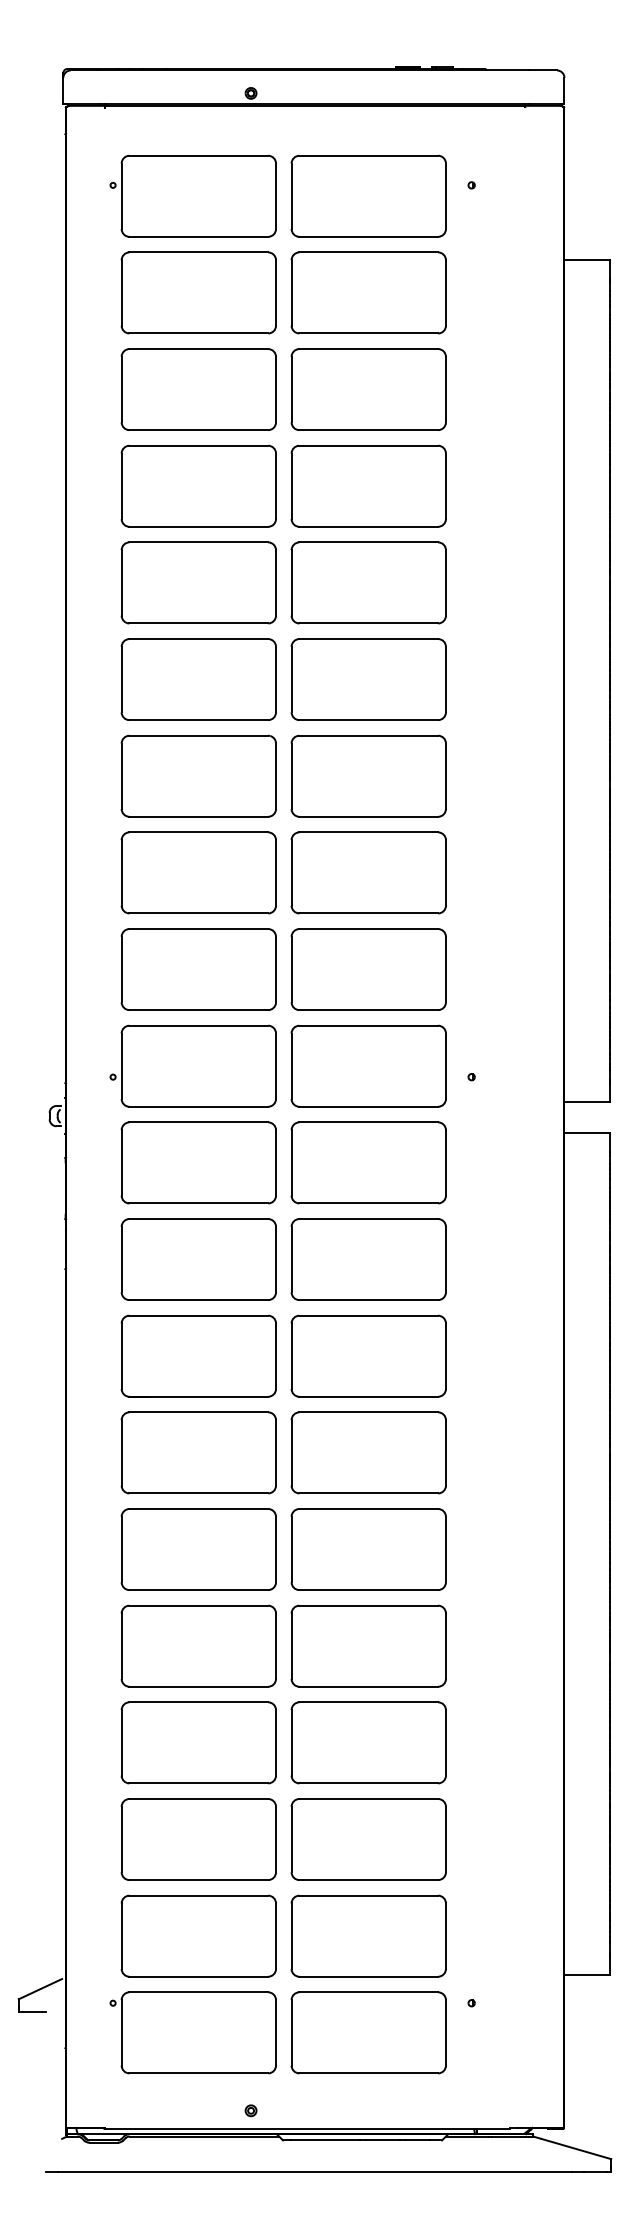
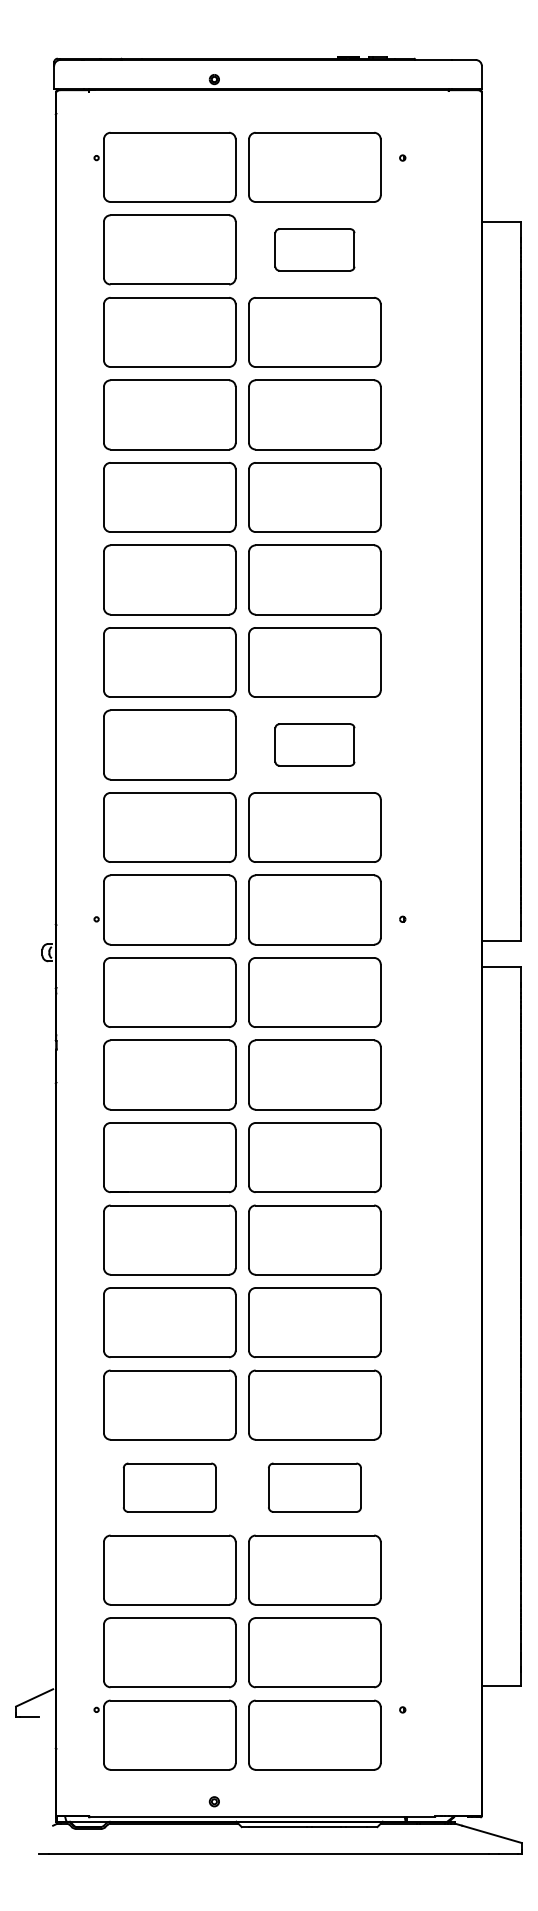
part: (368, 292) -> (314, 249), size x0.6
part: (368, 872) -> (314, 744), size x0.6
part: (198, 1742) -> (169, 1487), size x0.7
part: (368, 1742) -> (314, 1487), size x0.7

